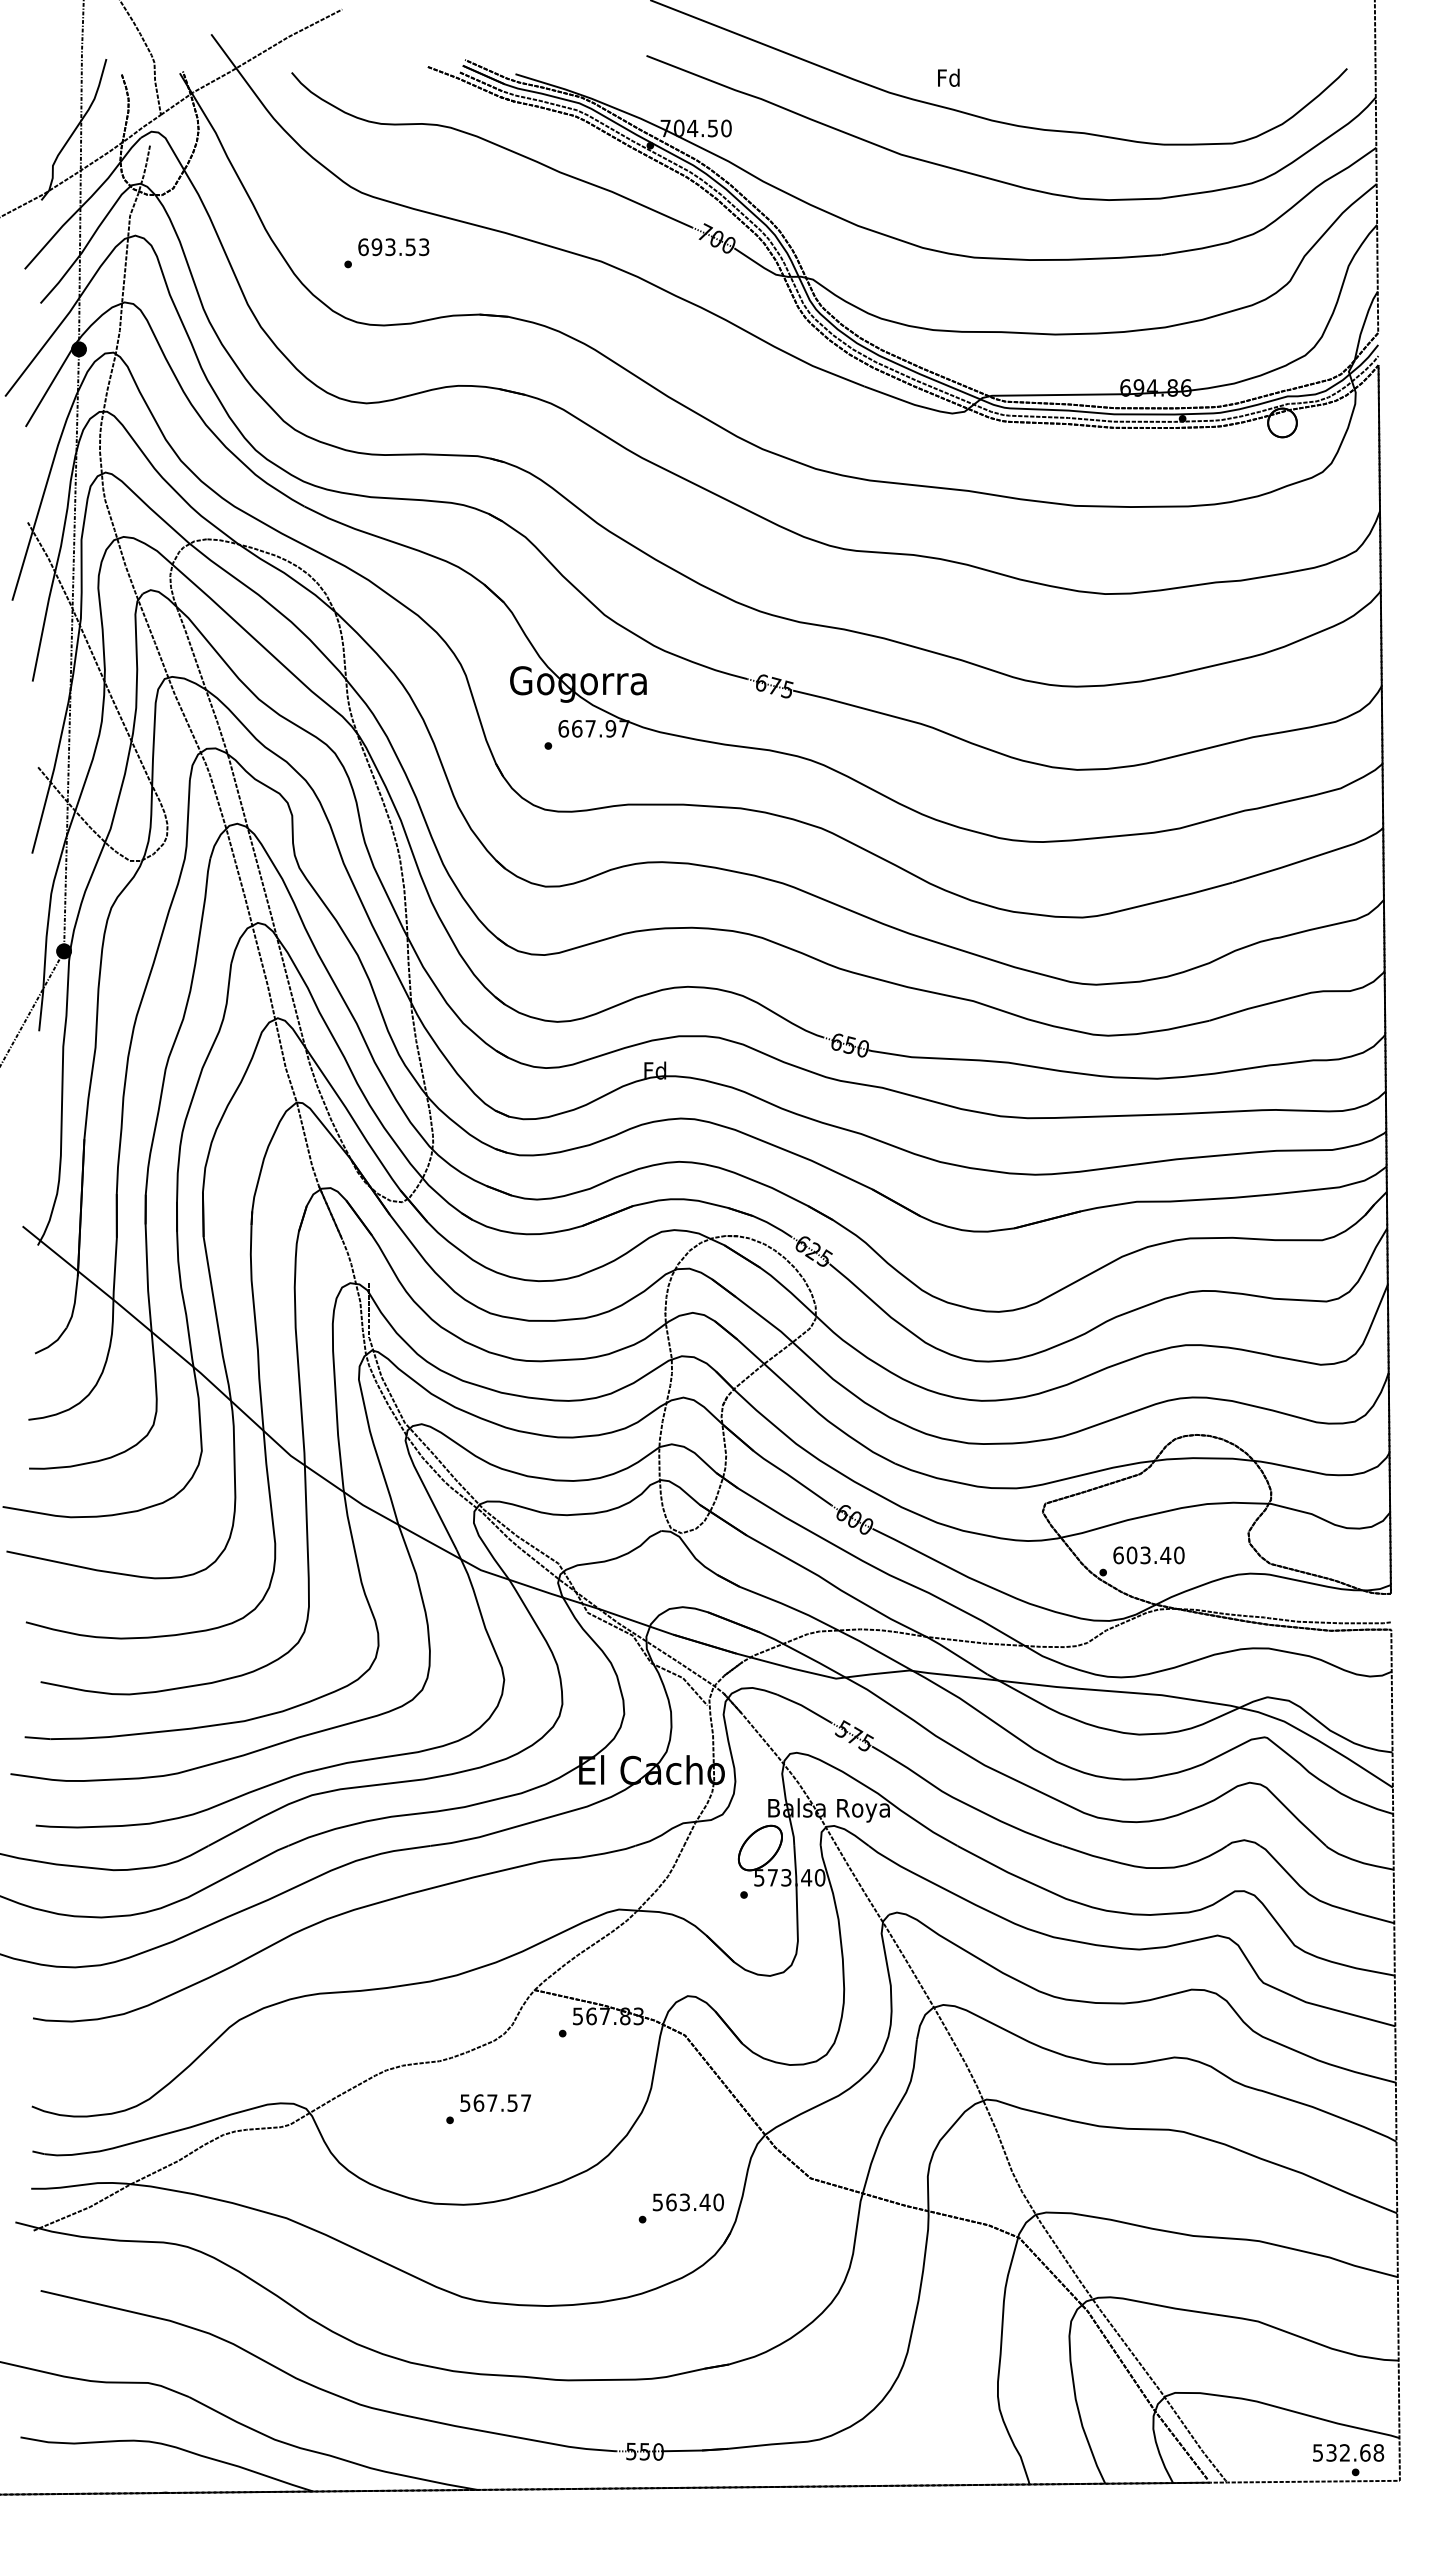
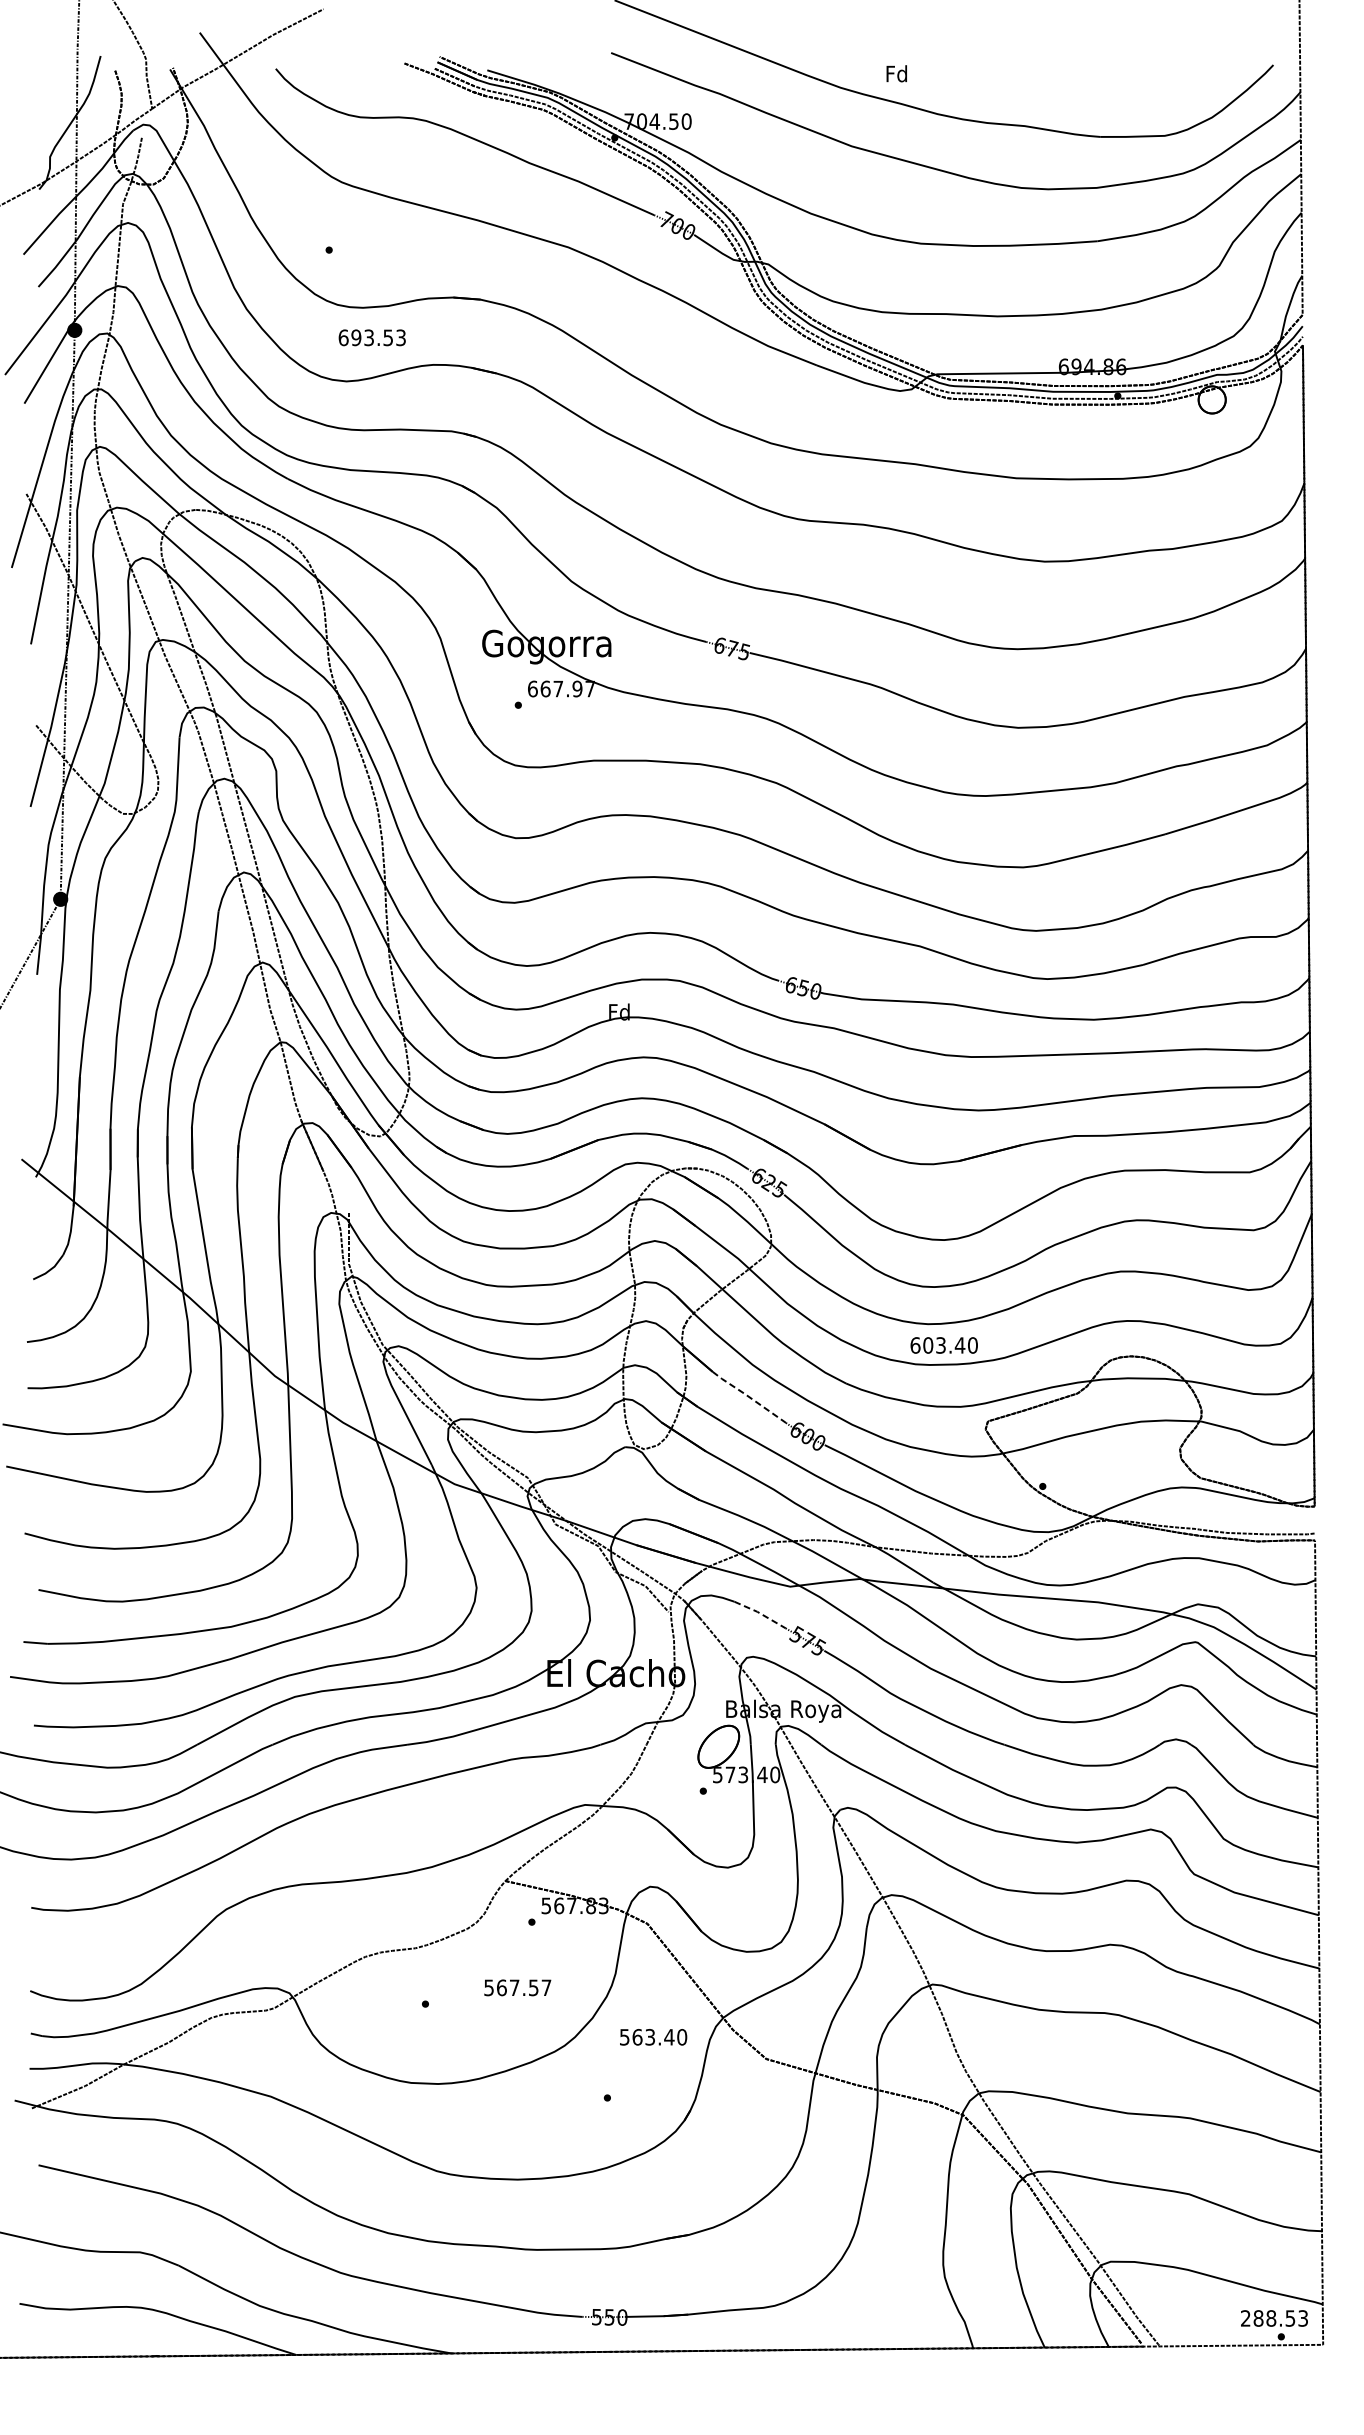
text: (393, 247) -> (372, 338), moved
line: (792, 1477) -> (749, 1396), solid -> dashed
text: (1148, 1555) -> (943, 1345), moved
line: (804, 1707) -> (760, 1613), solid -> dashed
text: (495, 2102) -> (517, 1987), moved
text: (687, 2202) -> (652, 2037), moved
text: (1348, 2452) -> (1274, 2318), 532.68 -> 288.53

